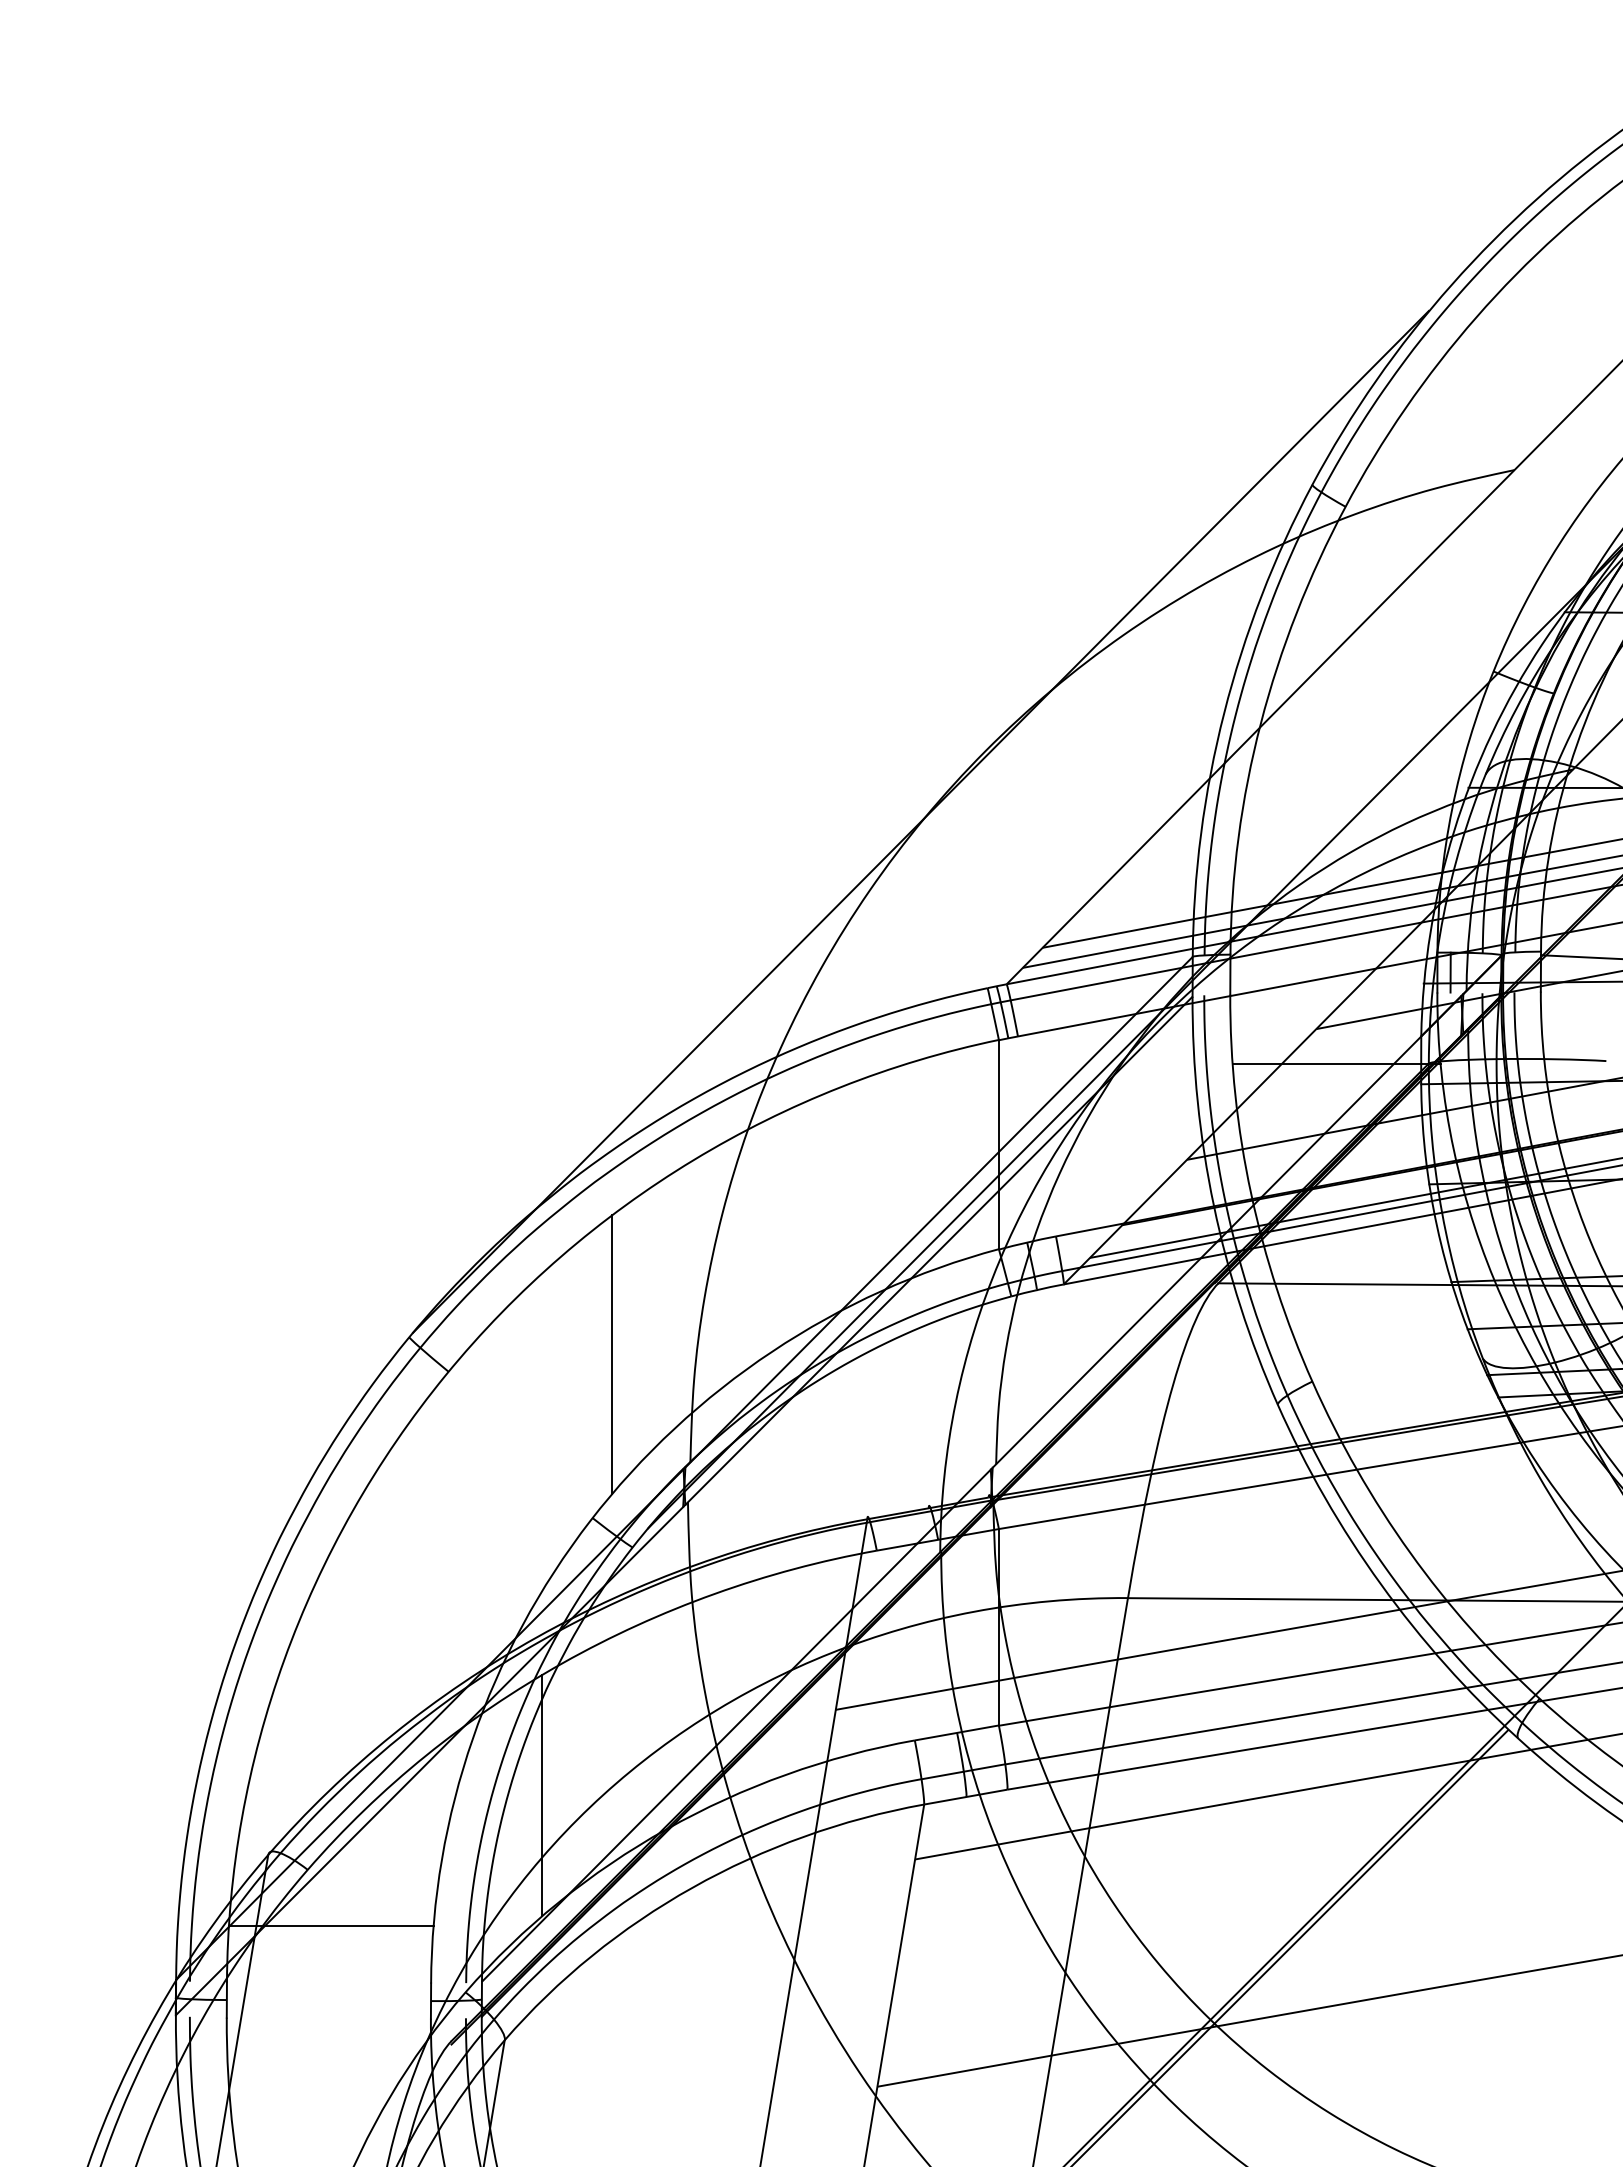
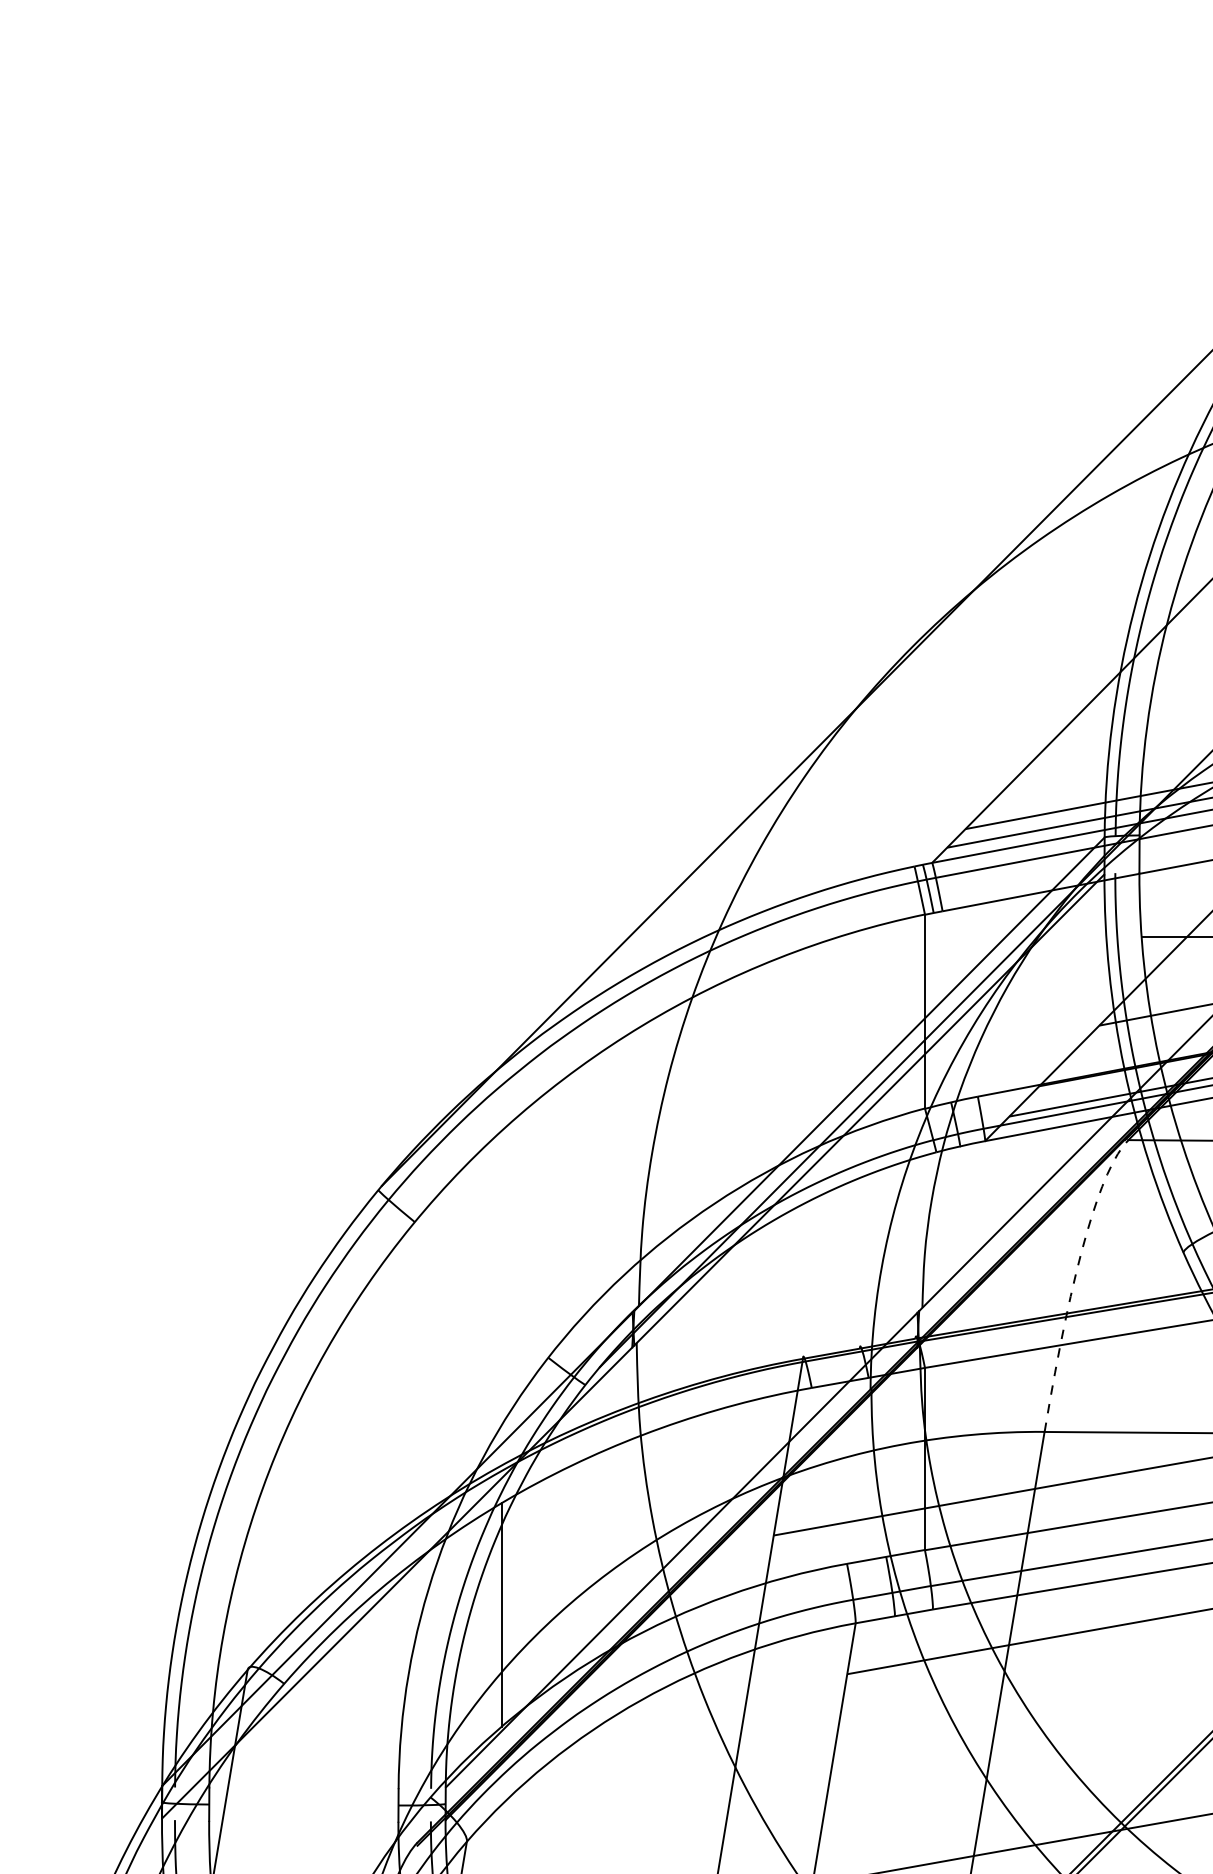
line: (612, 1354) -> (566, 1206), removed
arc: (1160, 1431) -> (1074, 1277), solid -> dashed
line: (330, 1926) -> (305, 1736), removed

